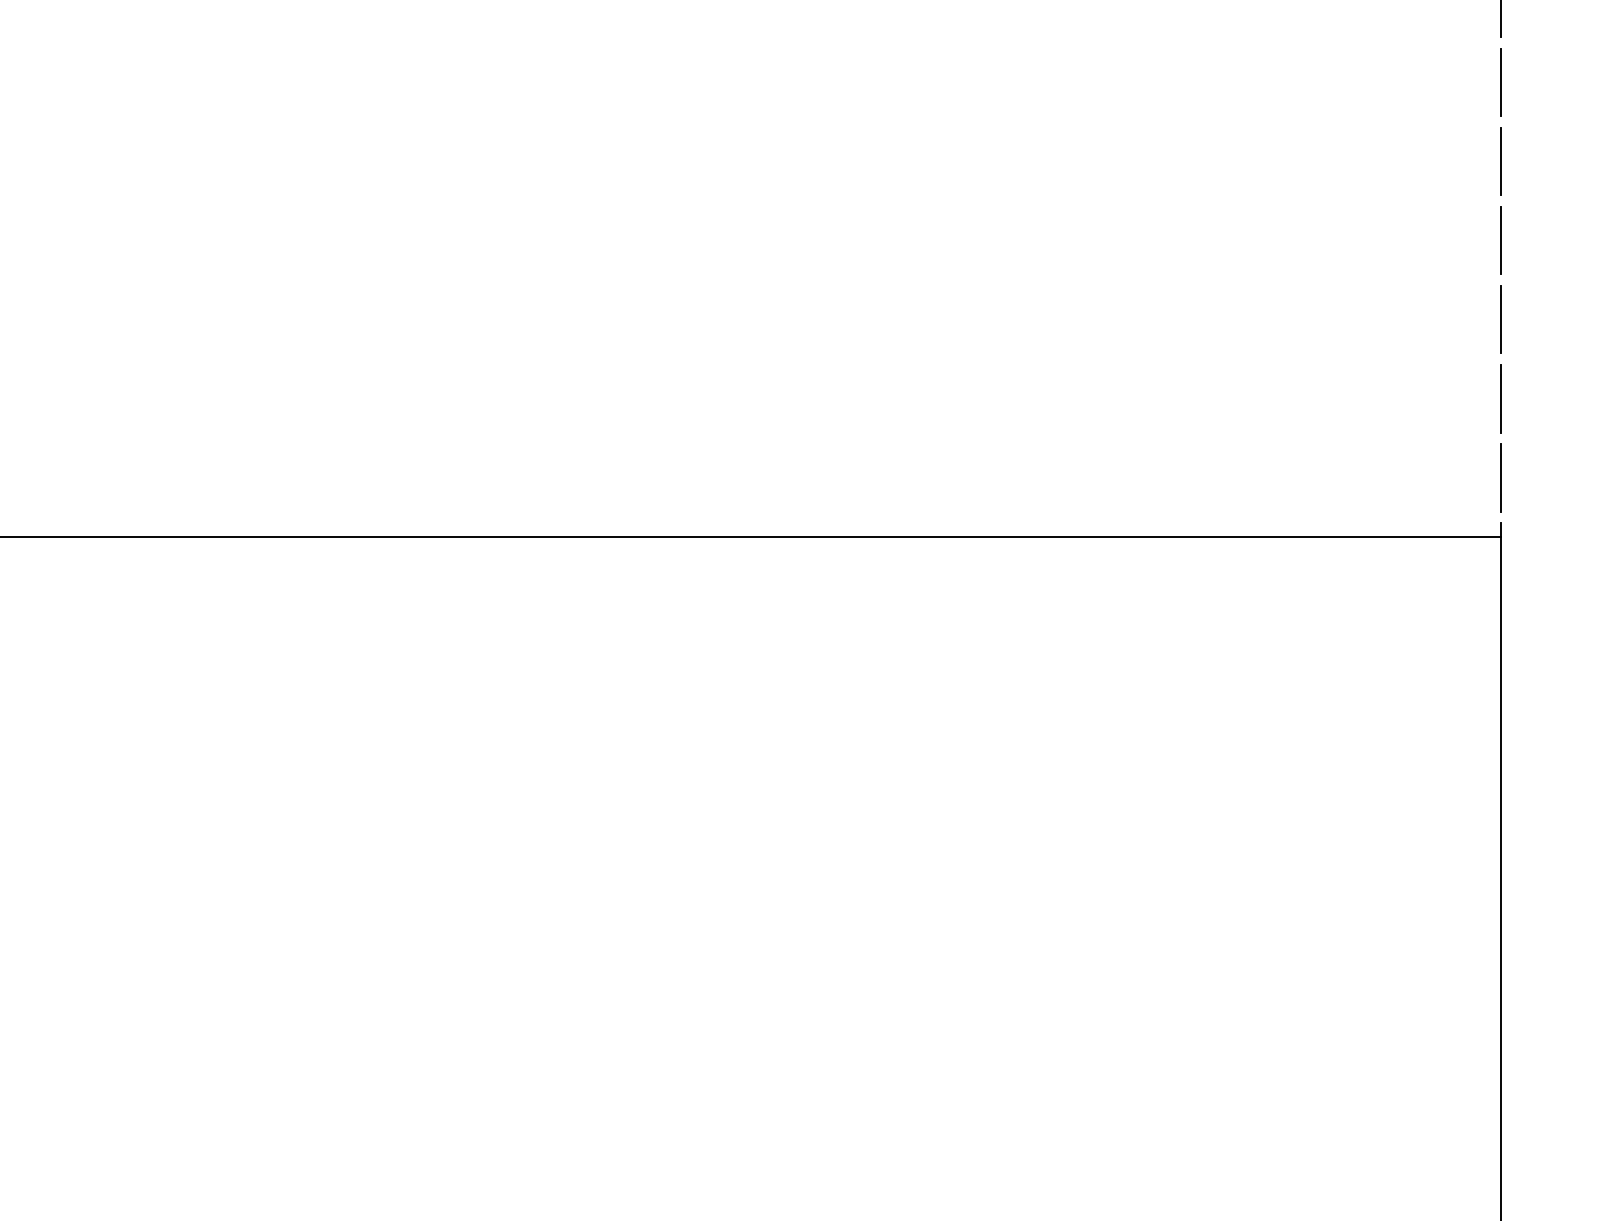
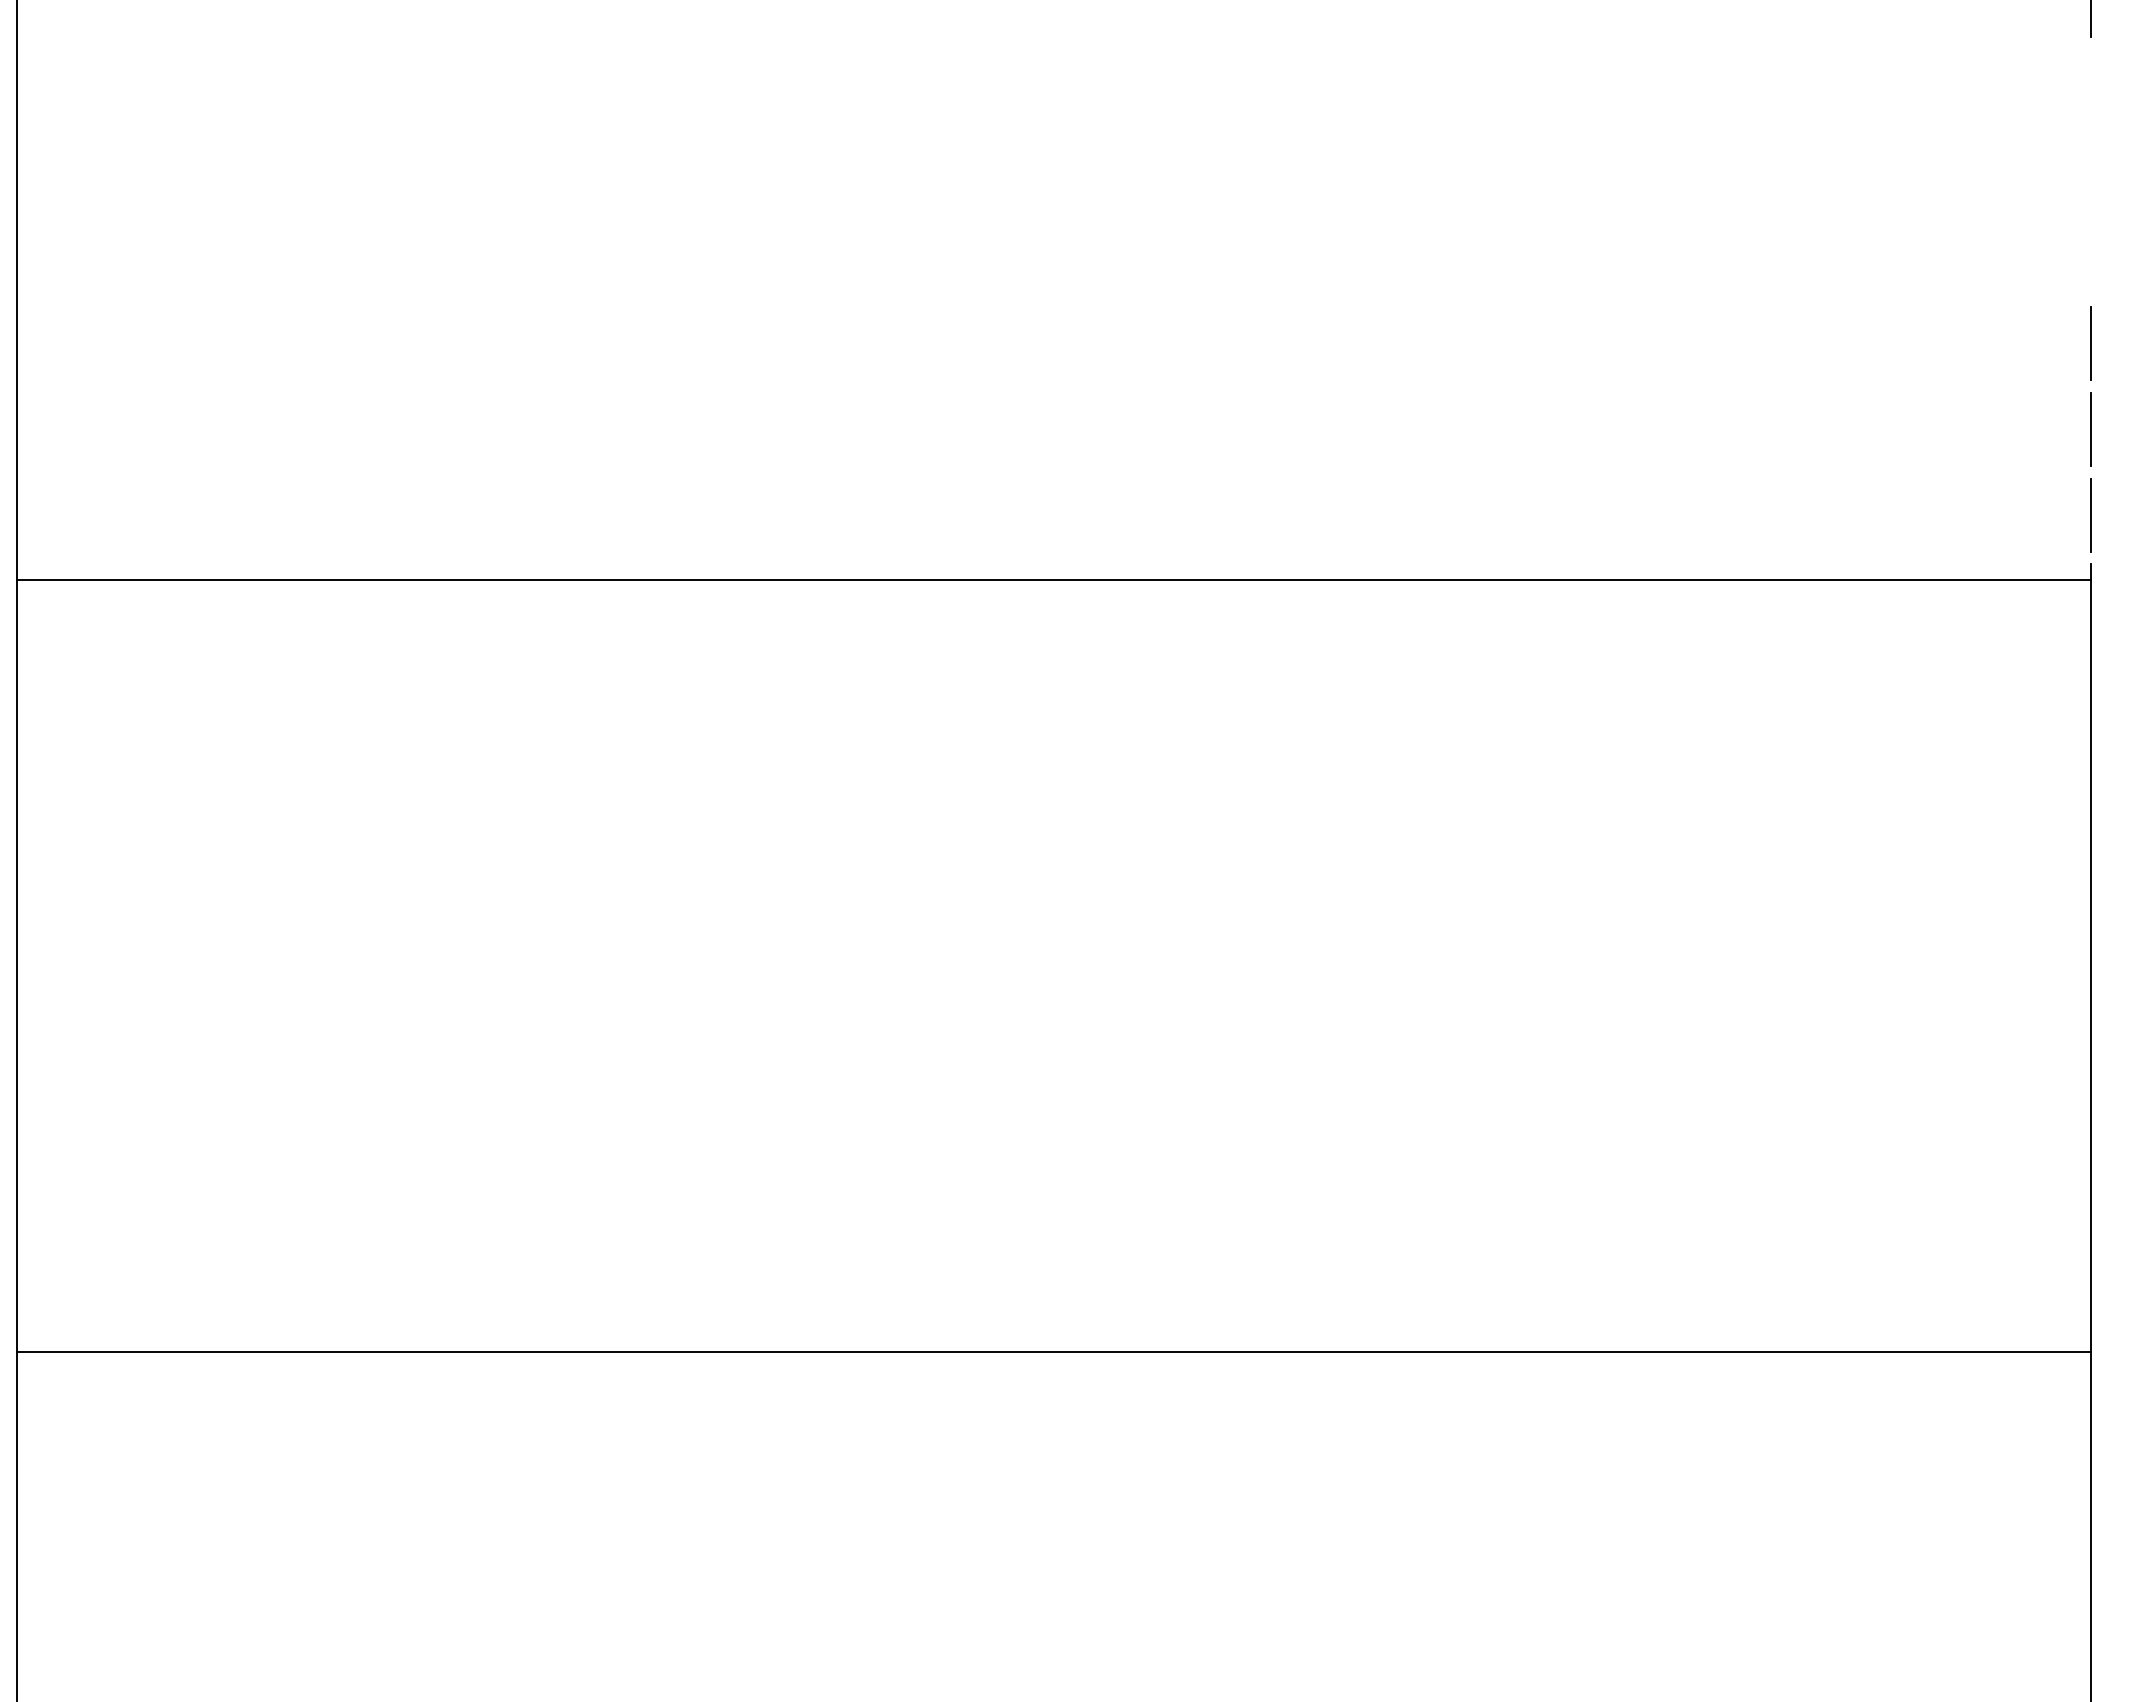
line: (1500, 81) -> (2090, 85), removed
line: (1500, 160) -> (2090, 171), removed
line: (1500, 240) -> (2090, 257), removed

